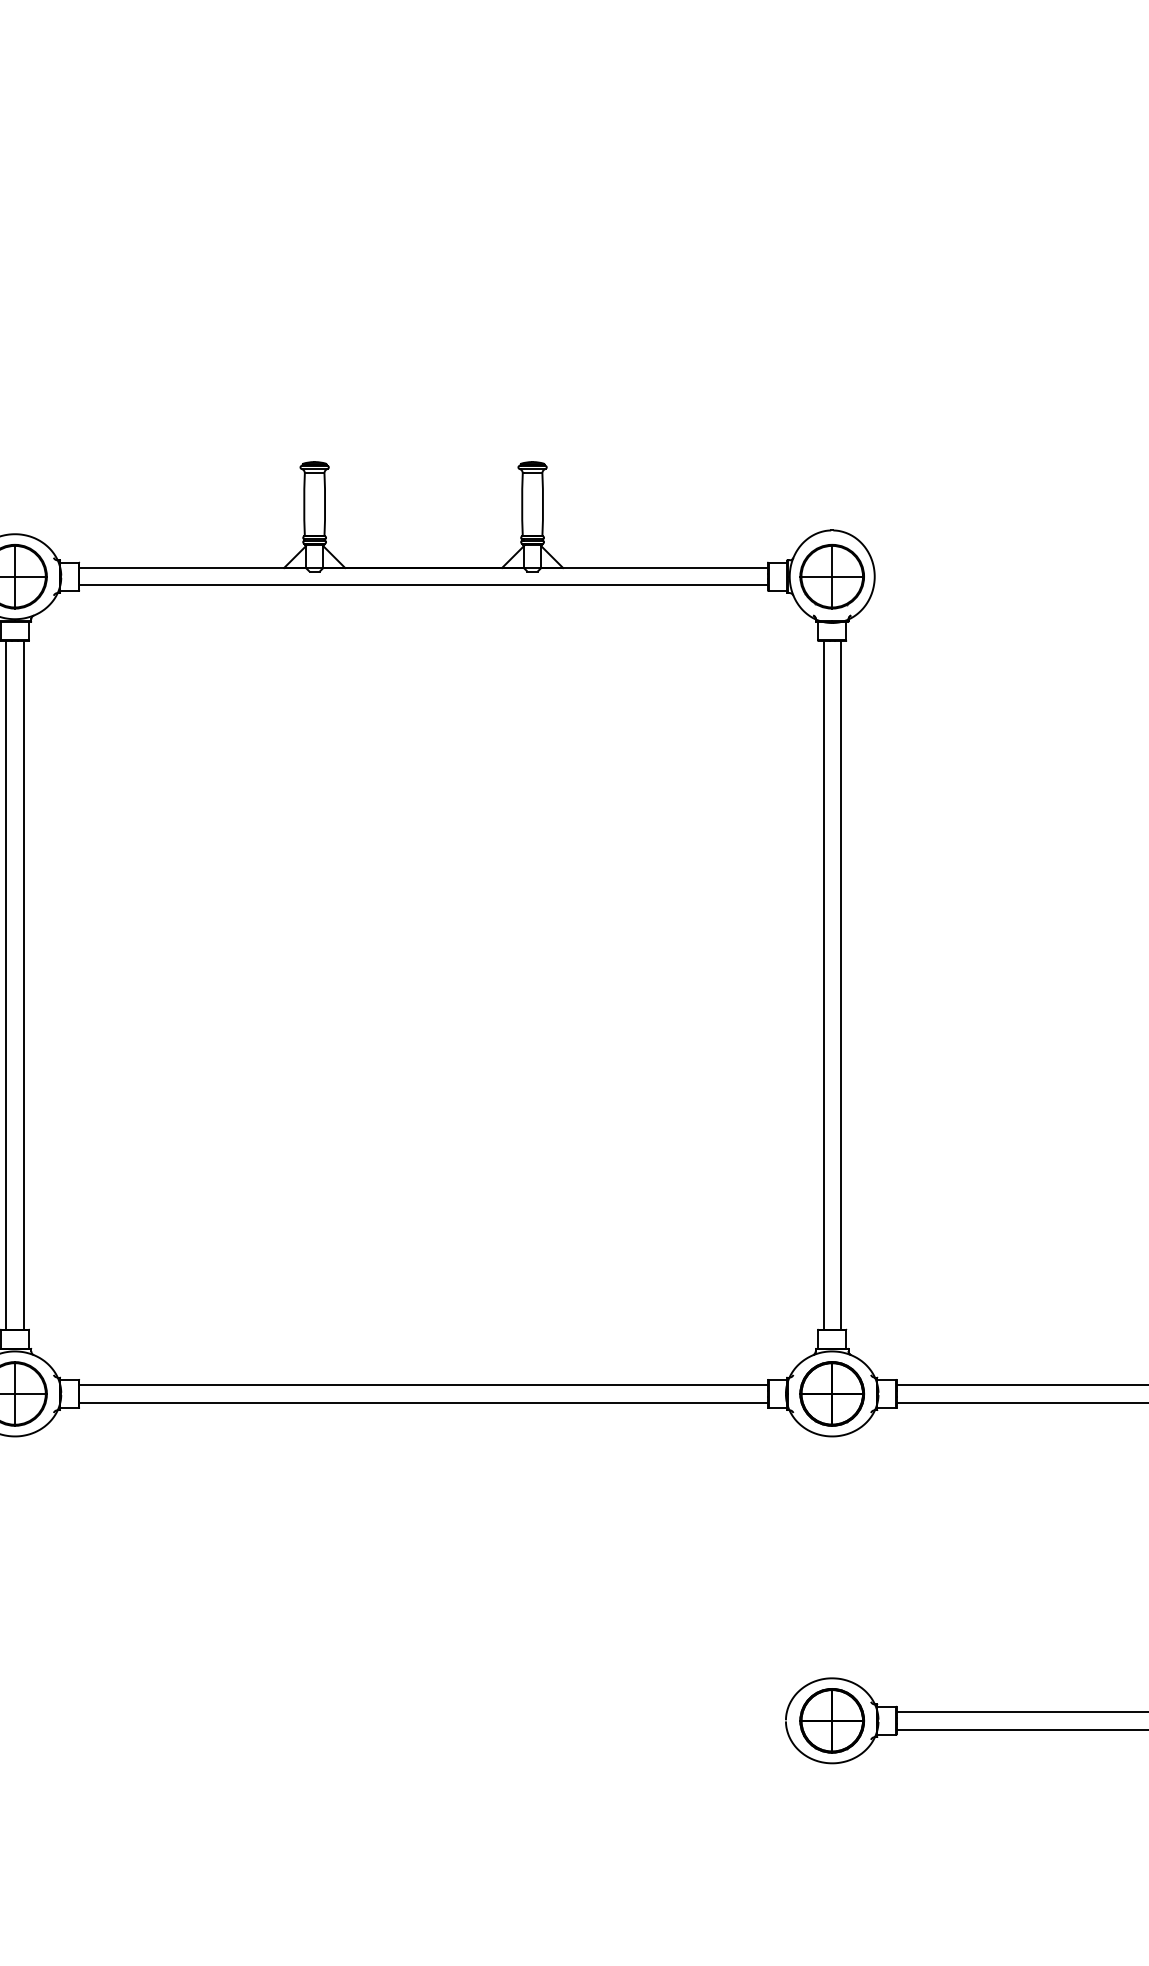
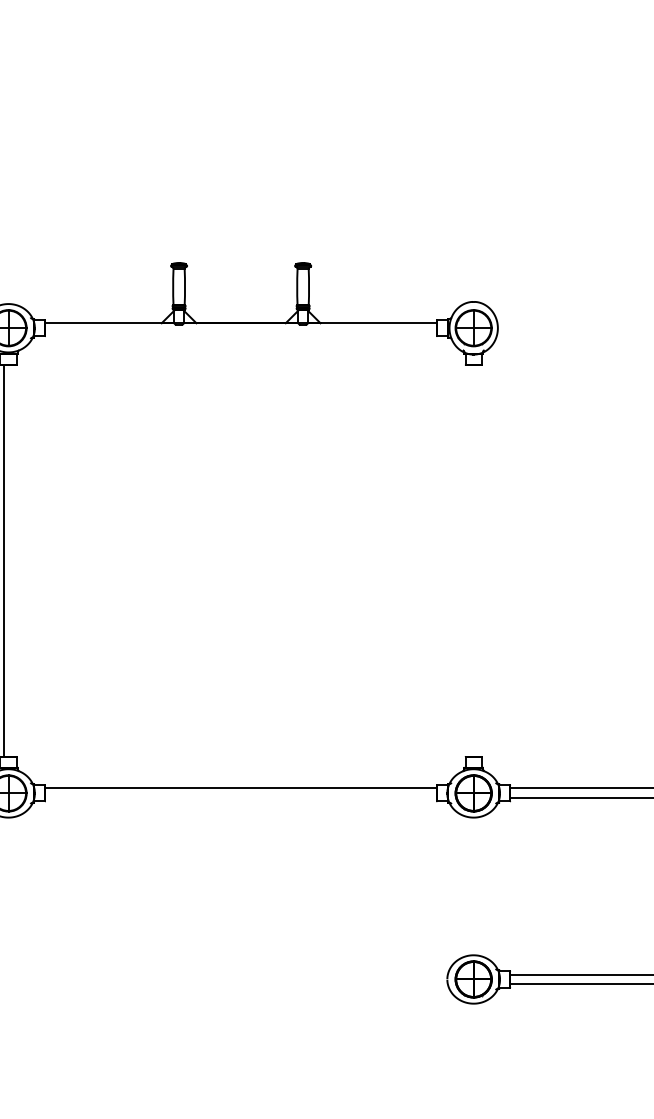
line: (424, 585) -> (241, 333), removed
line: (23, 984) -> (13, 560), removed
line: (823, 984) -> (468, 560), removed
line: (840, 984) -> (478, 560), removed
line: (424, 1402) -> (241, 798), removed

